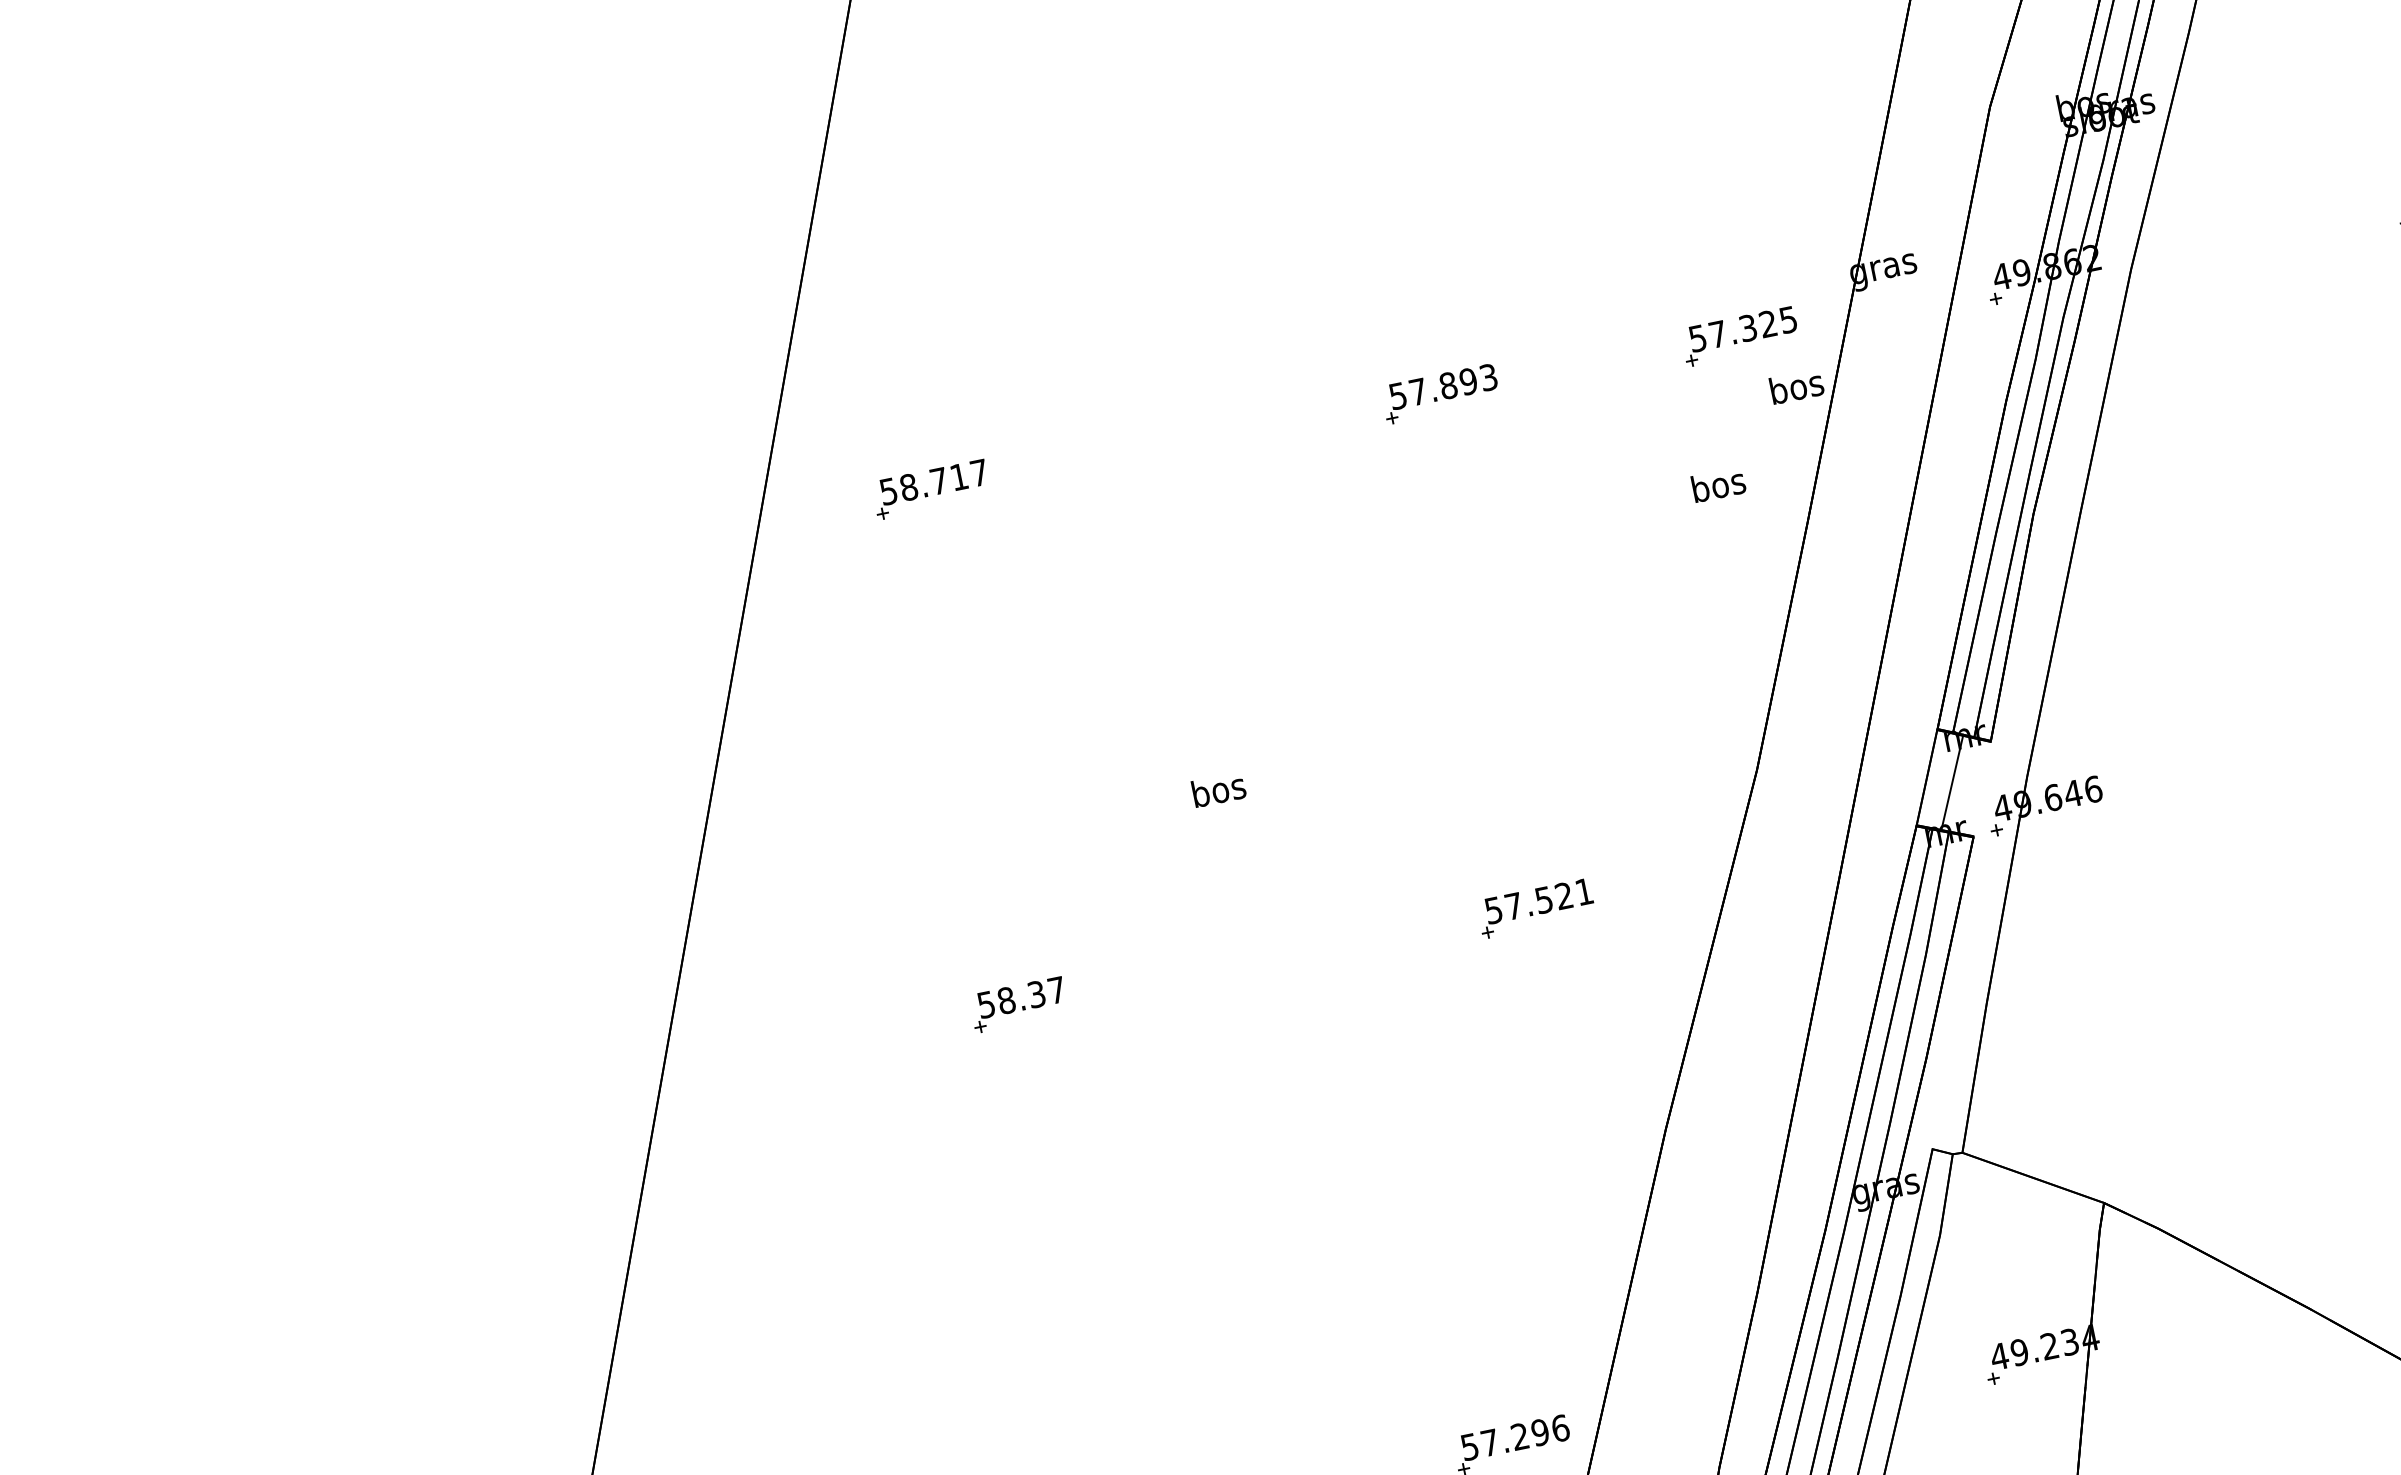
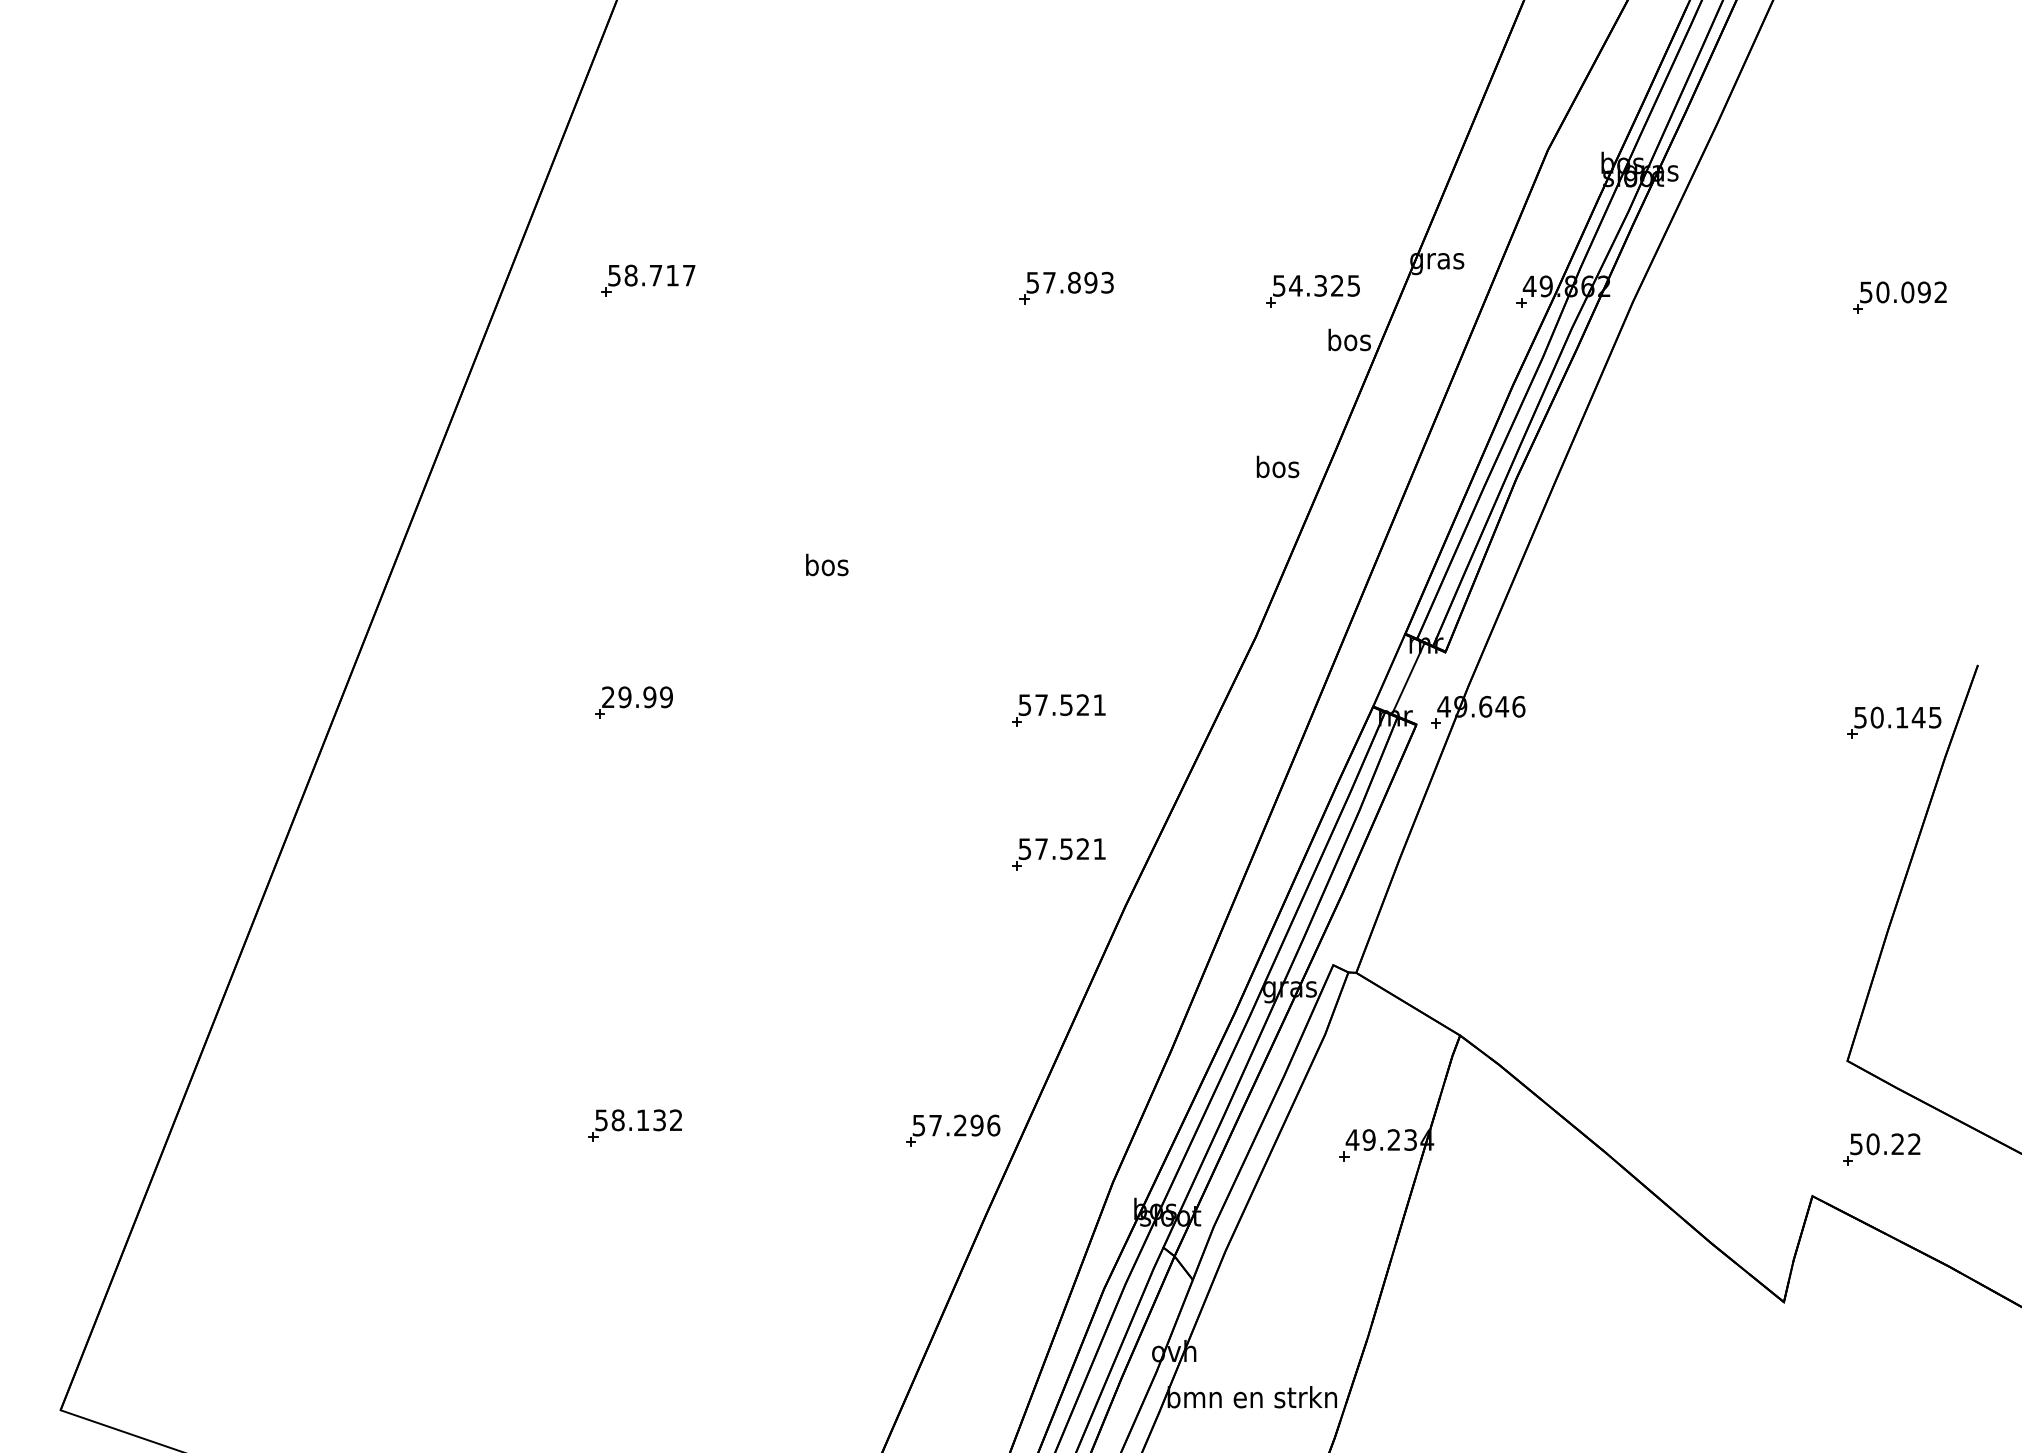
text: (1717, 333) -> (1295, 285), 57.325 -> 54.325
text: (1717, 484) -> (1277, 466), moved
text: (1021, 997) -> (637, 697), 58.37 -> 29.99
part: (1571, 1083) -> (1058, 854), added

